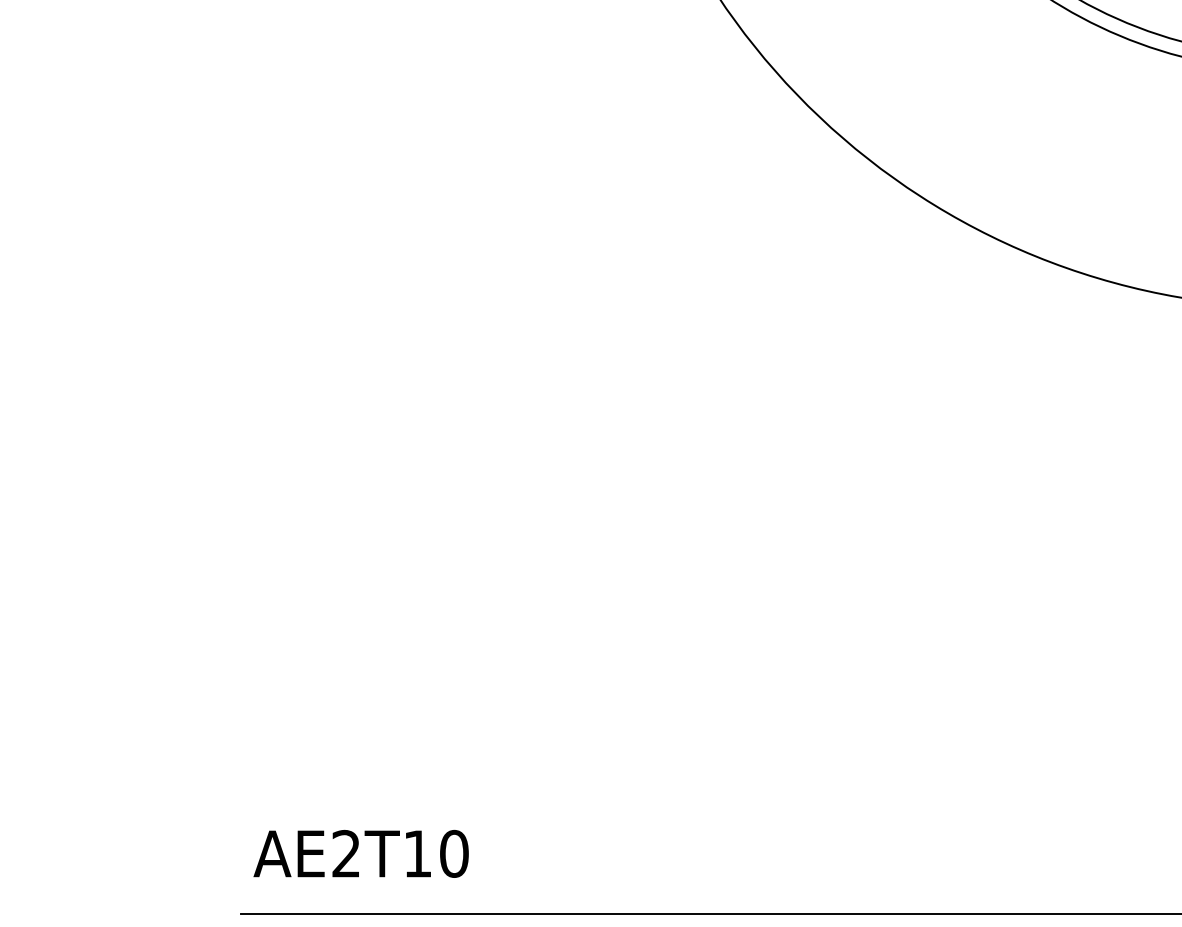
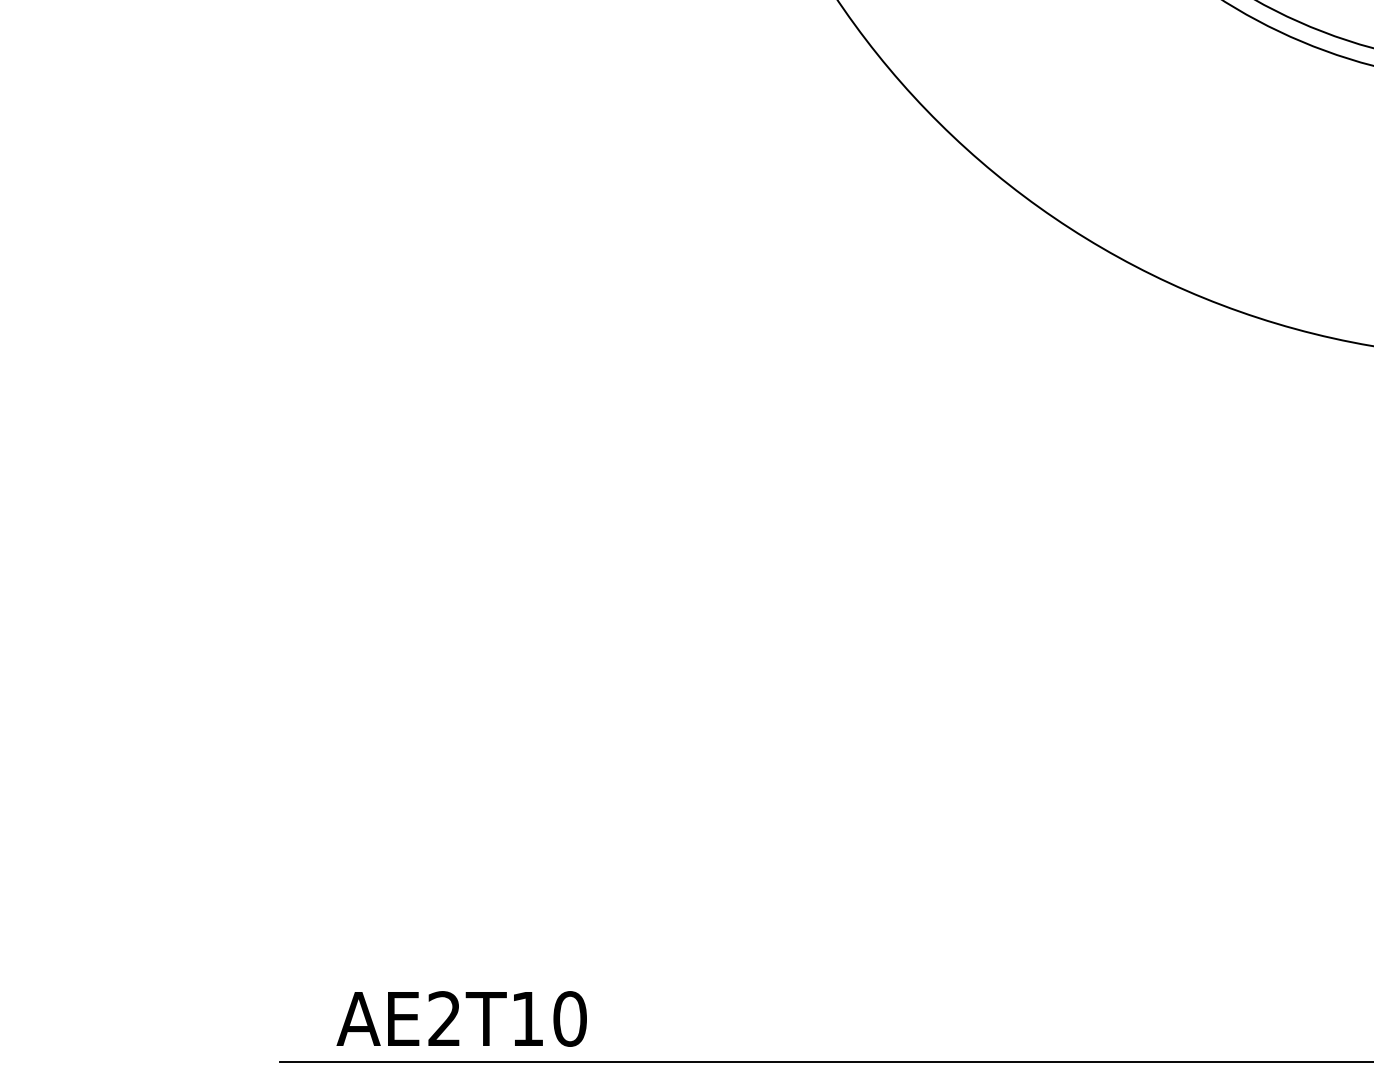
text: (360, 853) -> (461, 1018), moved

